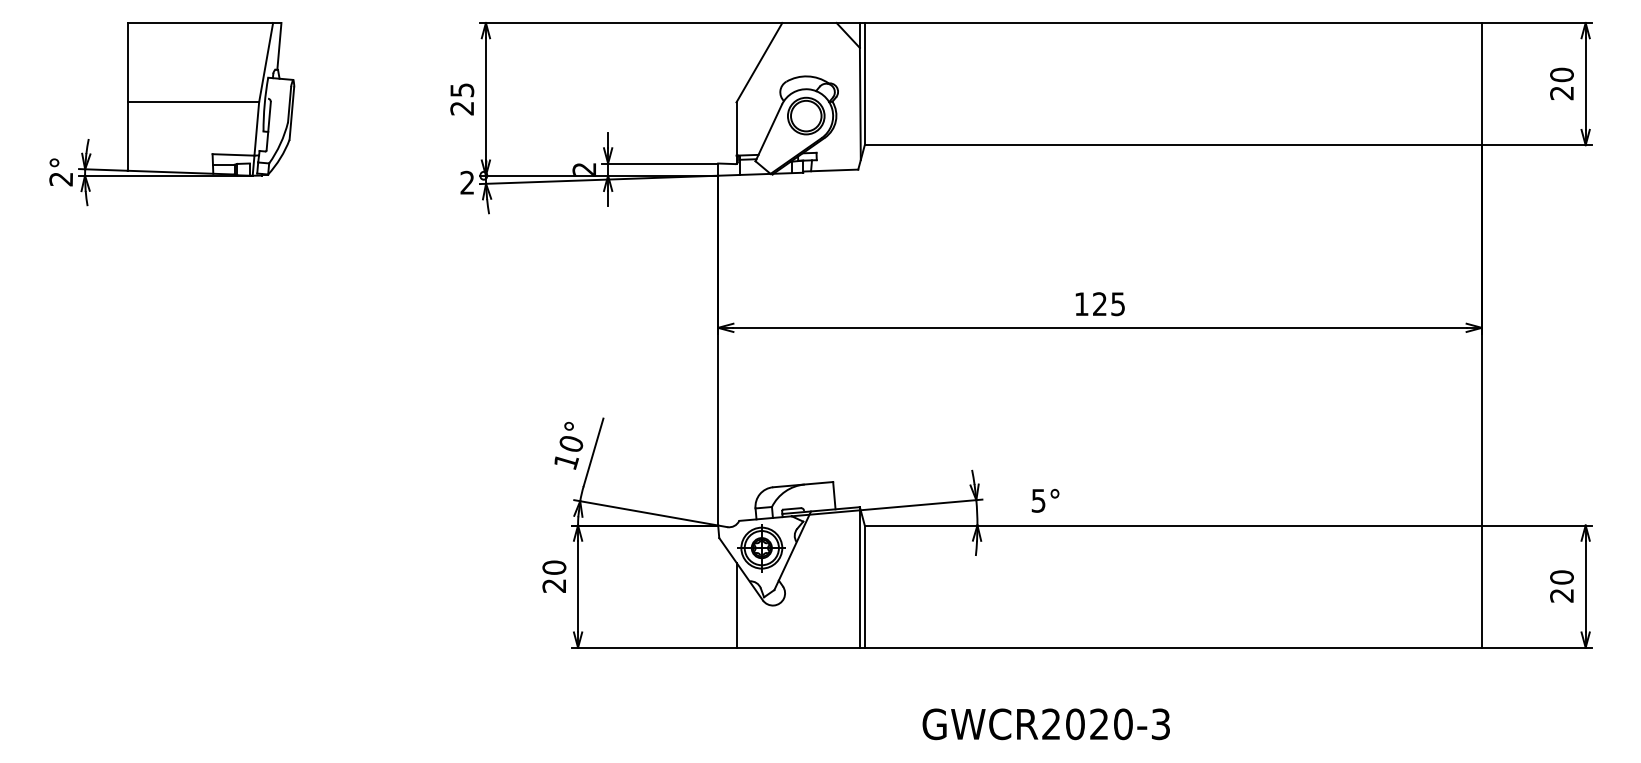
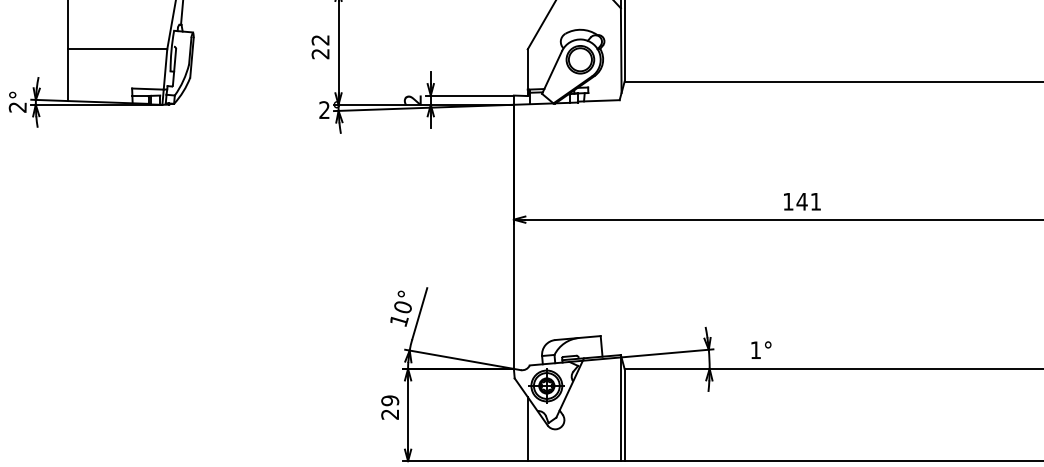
text: (462, 90) -> (320, 40), 25 -> 22
text: (1108, 304) -> (808, 202), 125 -> 141
text: (1038, 500) -> (755, 350), 5° -> 1°
text: (554, 567) -> (390, 400), 20 -> 29

